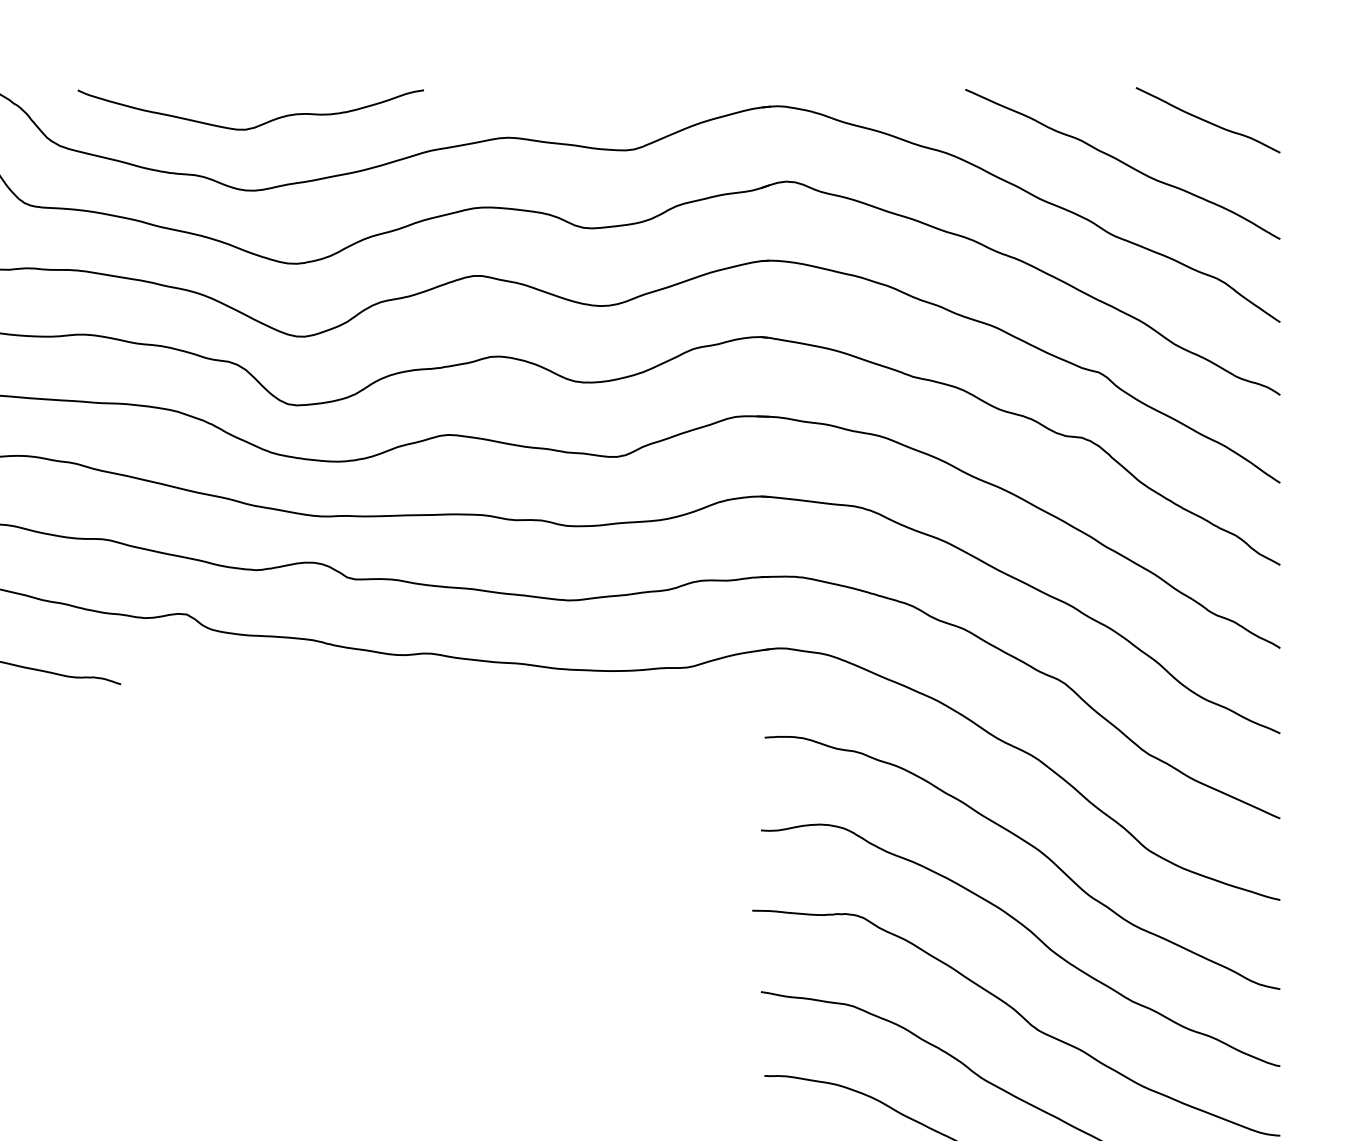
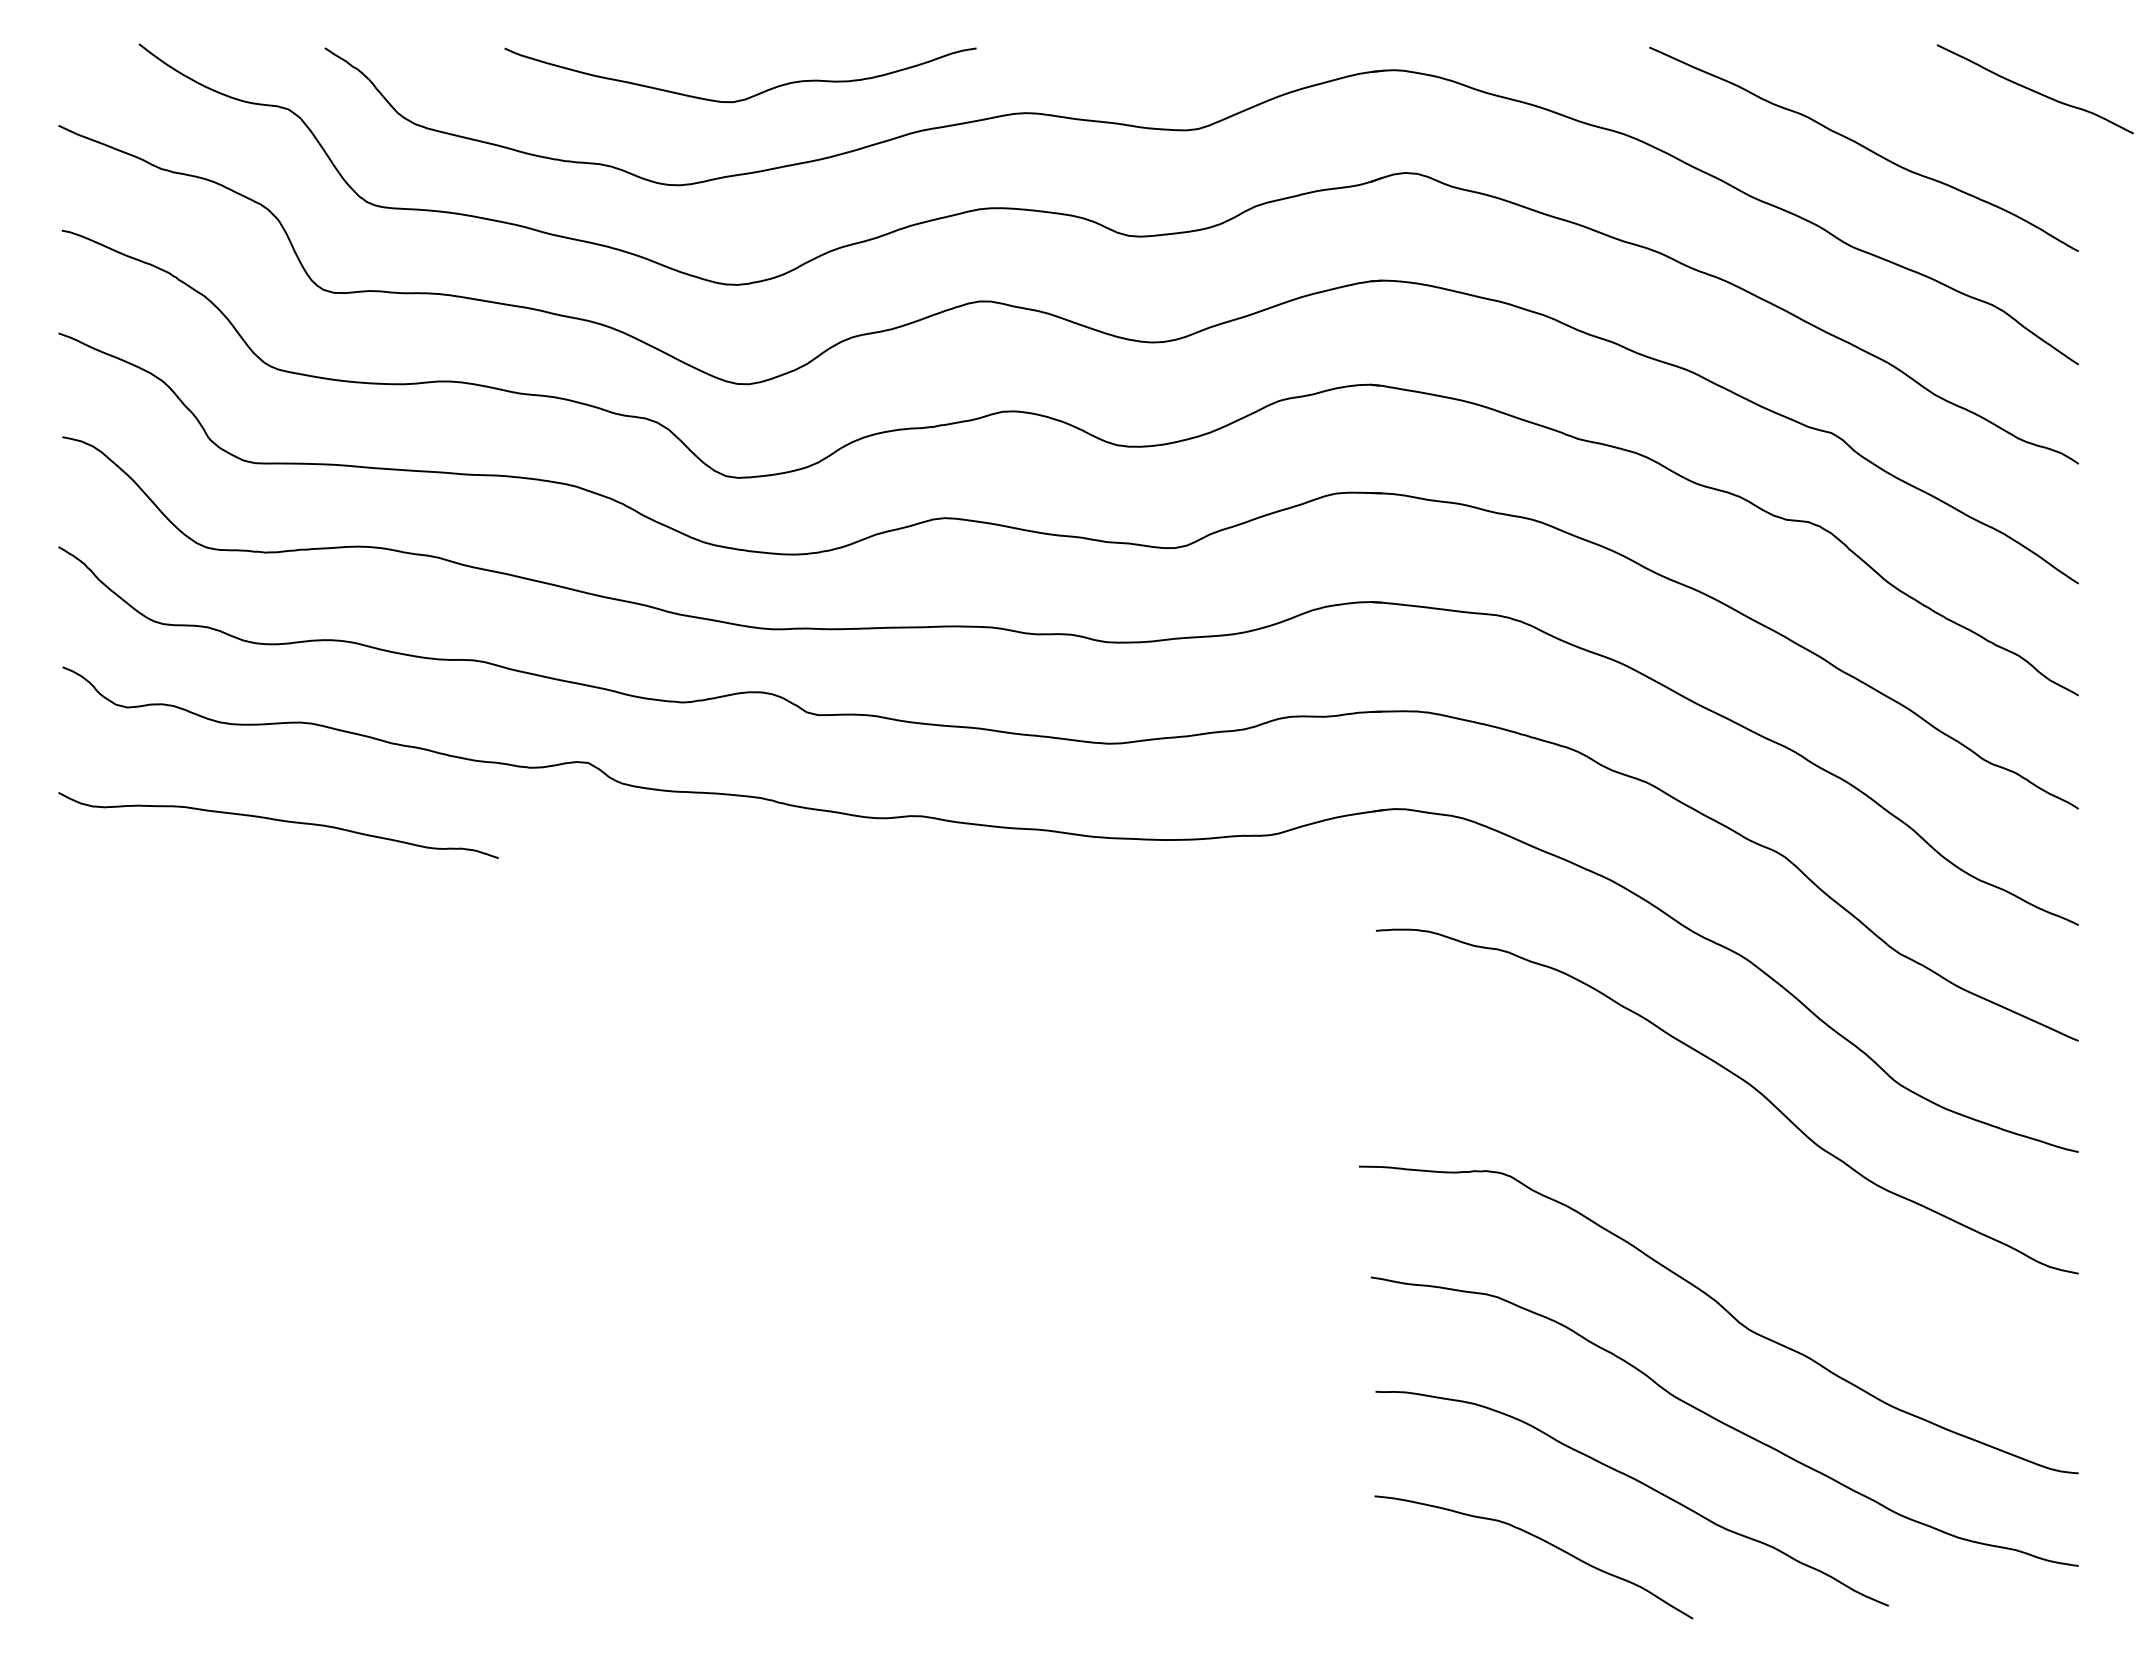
curve: (1207, 121) -> (2034, 90), moved
curve: (257, 125) -> (749, 96), moved
curve: (1031, 933) -> (1739, 1197), removed

